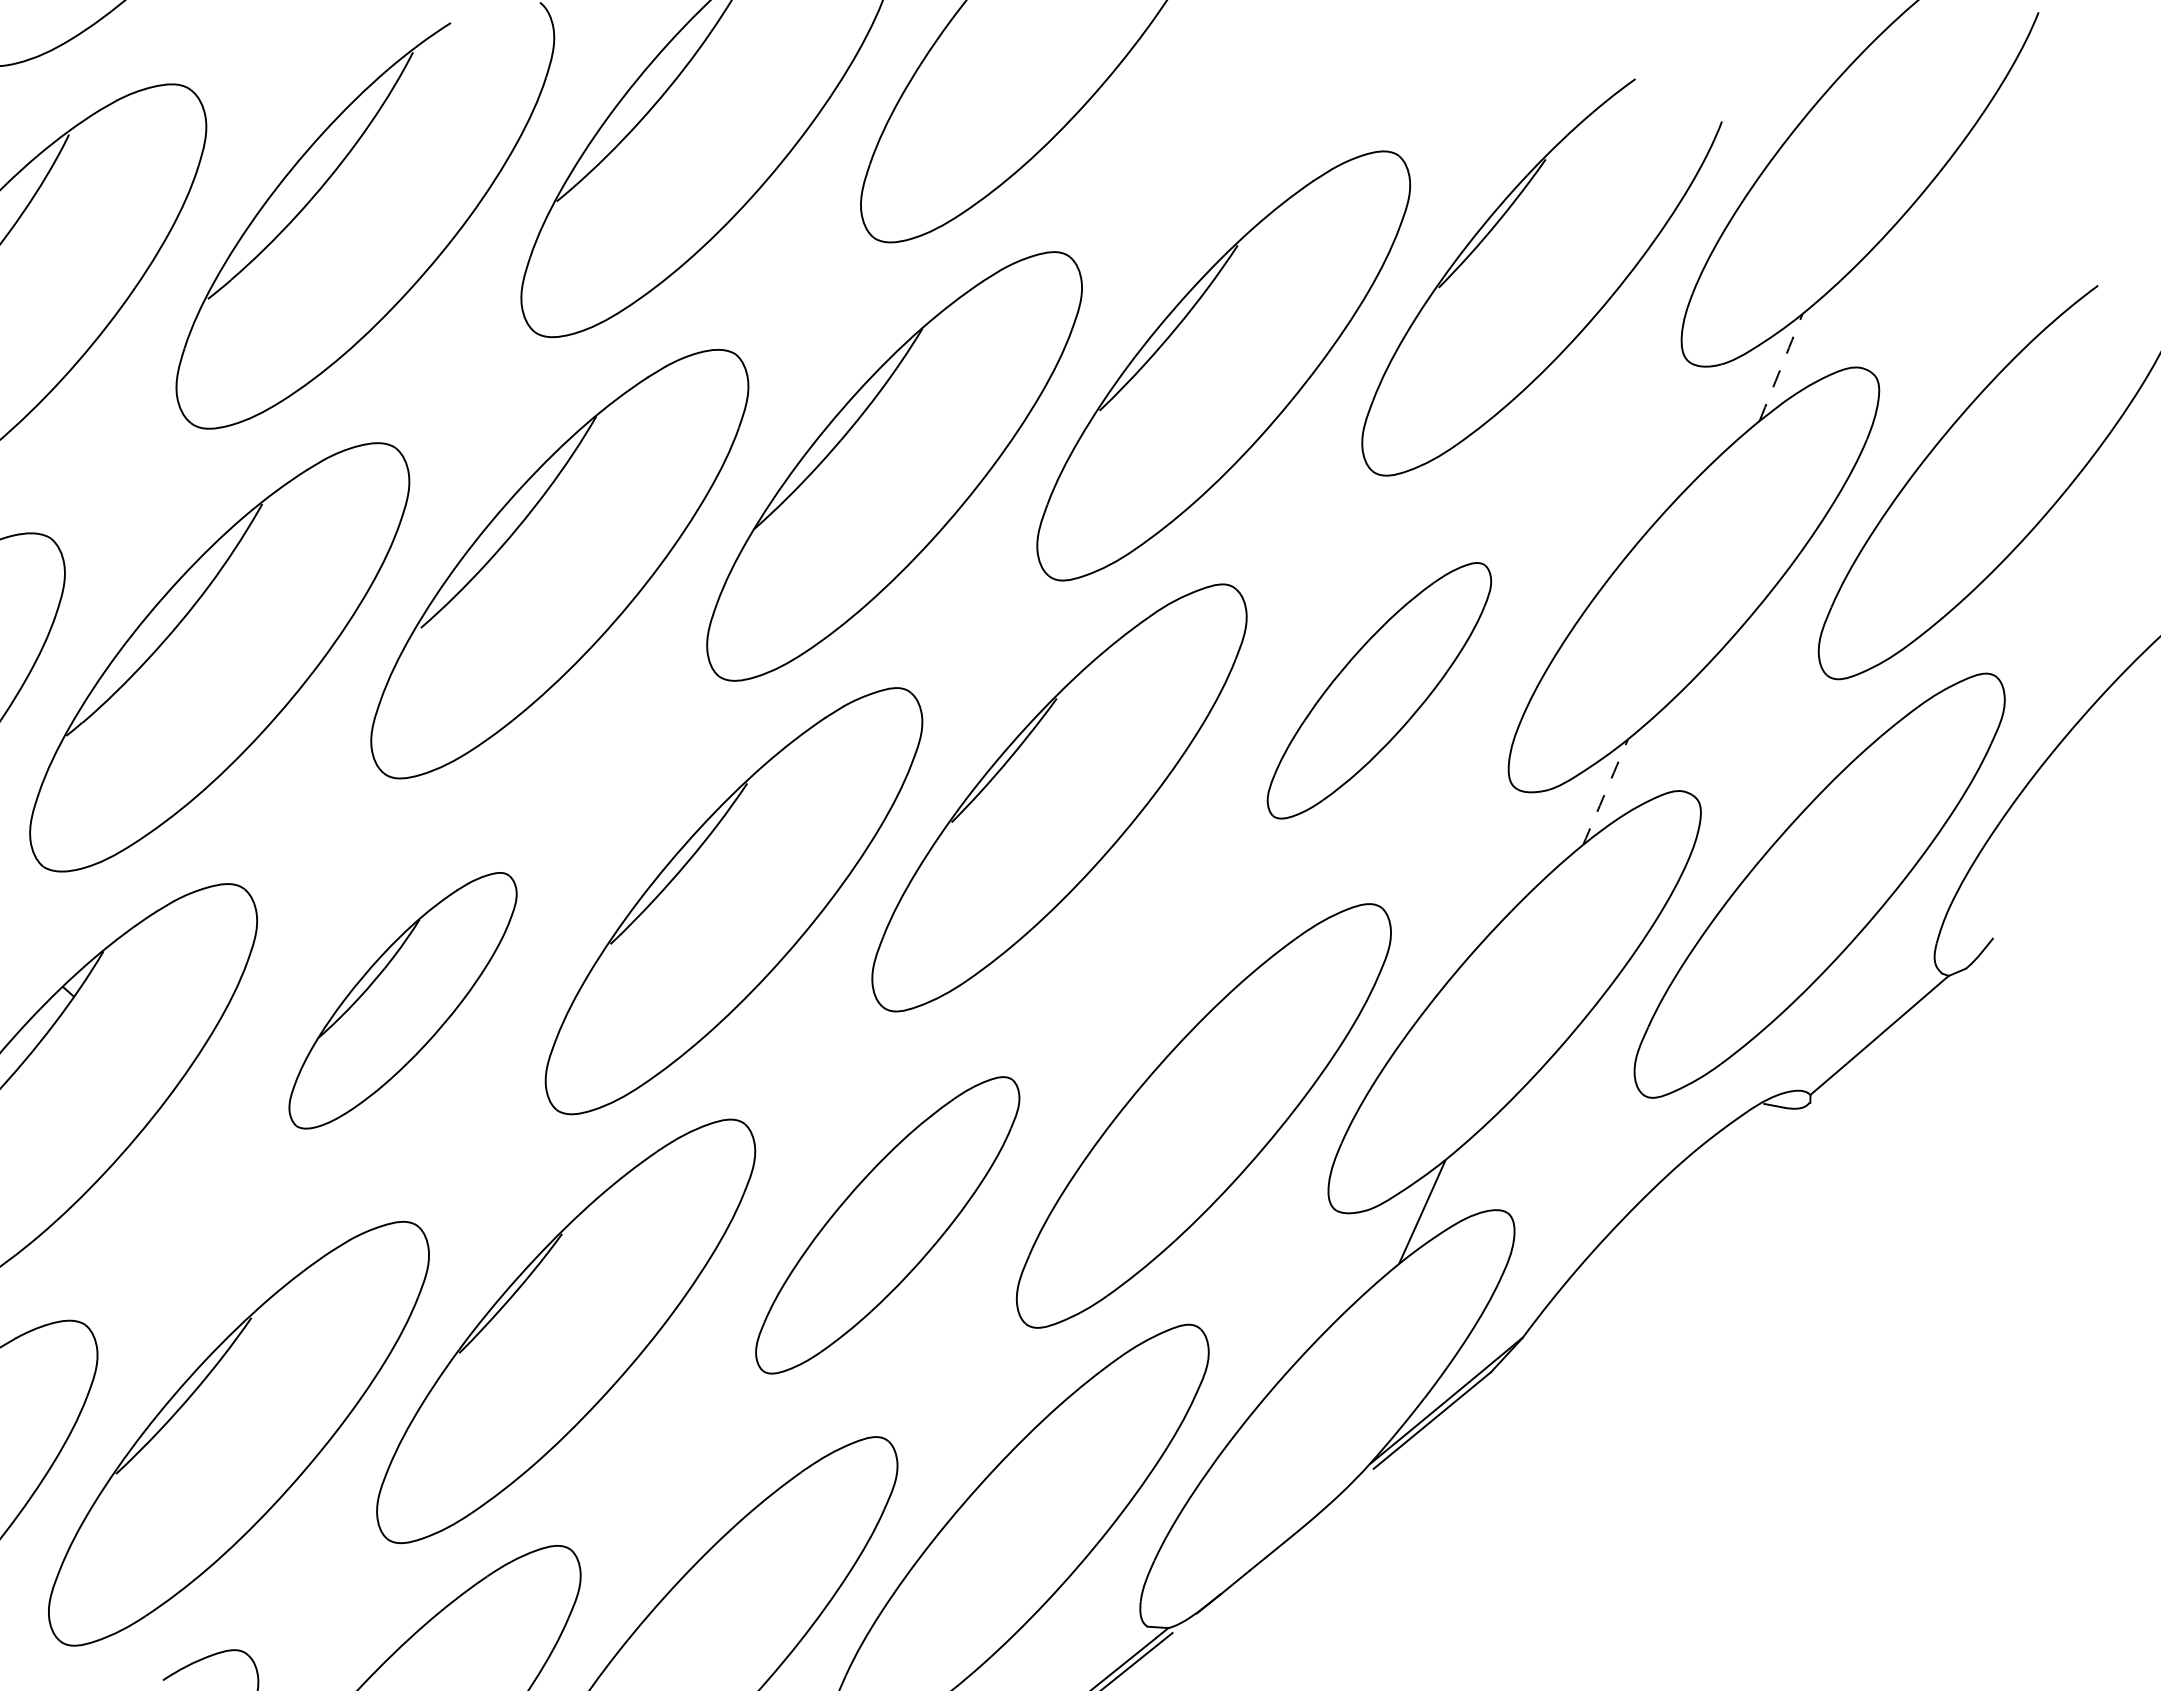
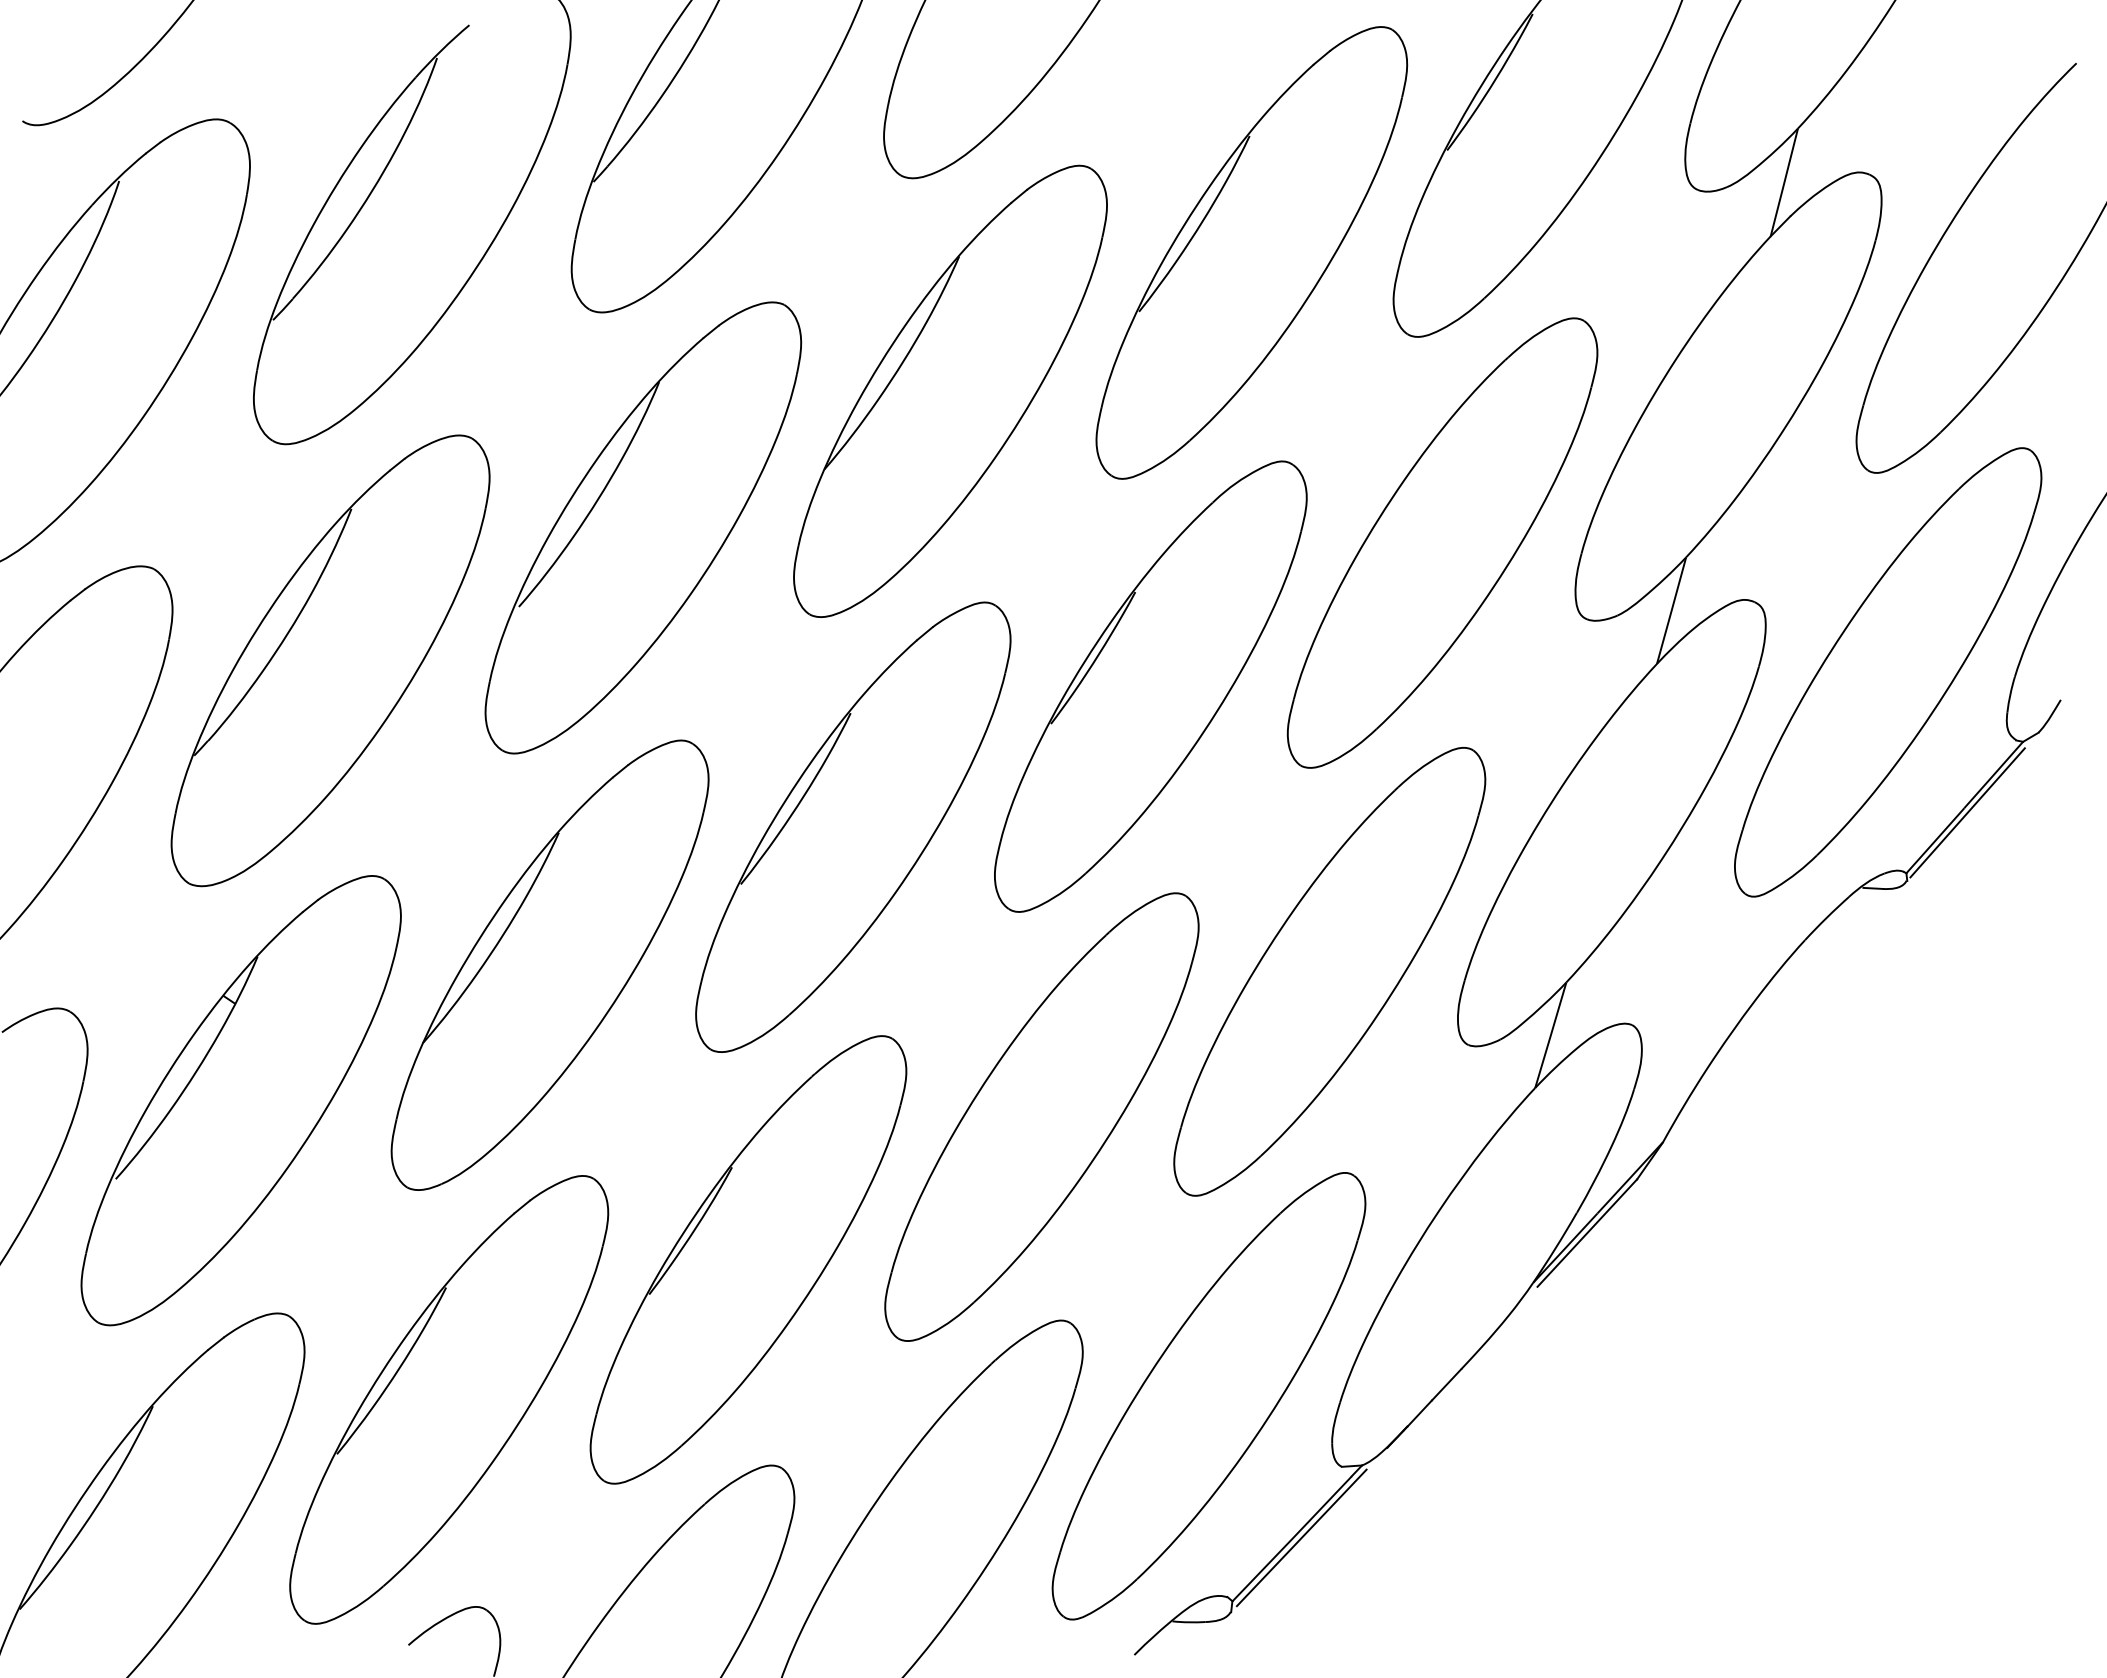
arc: (1781, 367) -> (1784, 182), dashed -> solid
part: (1379, 690) -> (1442, 542), size x1.67
arc: (1605, 791) -> (1671, 610), dashed -> solid
part: (402, 1000) -> (549, 964), size x1.67
line: (1881, 1040) -> (1967, 812), added
part: (887, 1224) -> (1041, 1116), size x1.43

